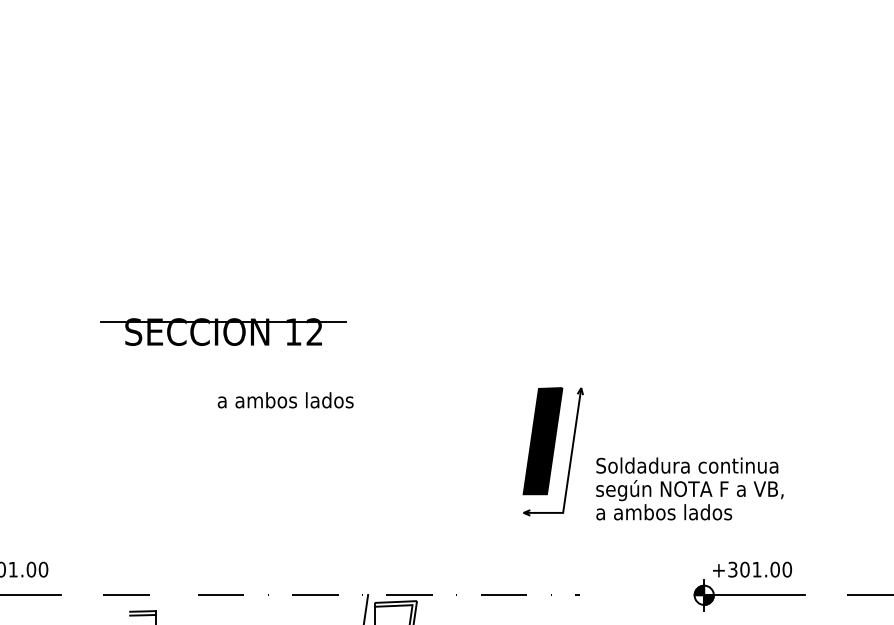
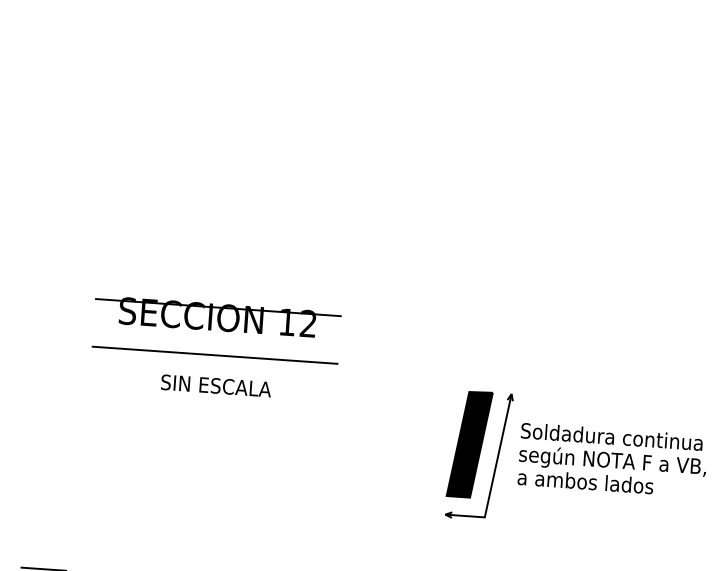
part: (223, 331) -> (217, 316), moved
line: (282, 370) -> (214, 355), added
text: (285, 400) -> (215, 385), a ambos lados -> SIN ESCALA
text: (689, 488) -> (612, 459), moved

